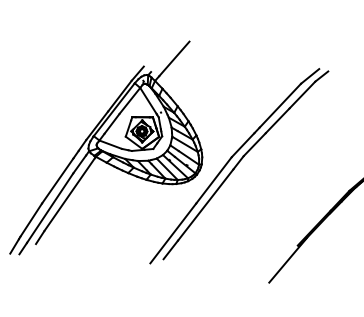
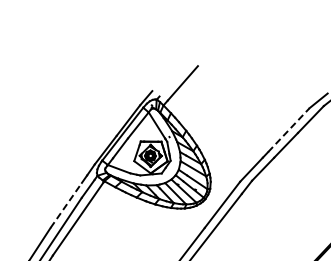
line: (280, 105) -> (288, 129), solid -> dashed
line: (58, 180) -> (66, 204), solid -> dashed

